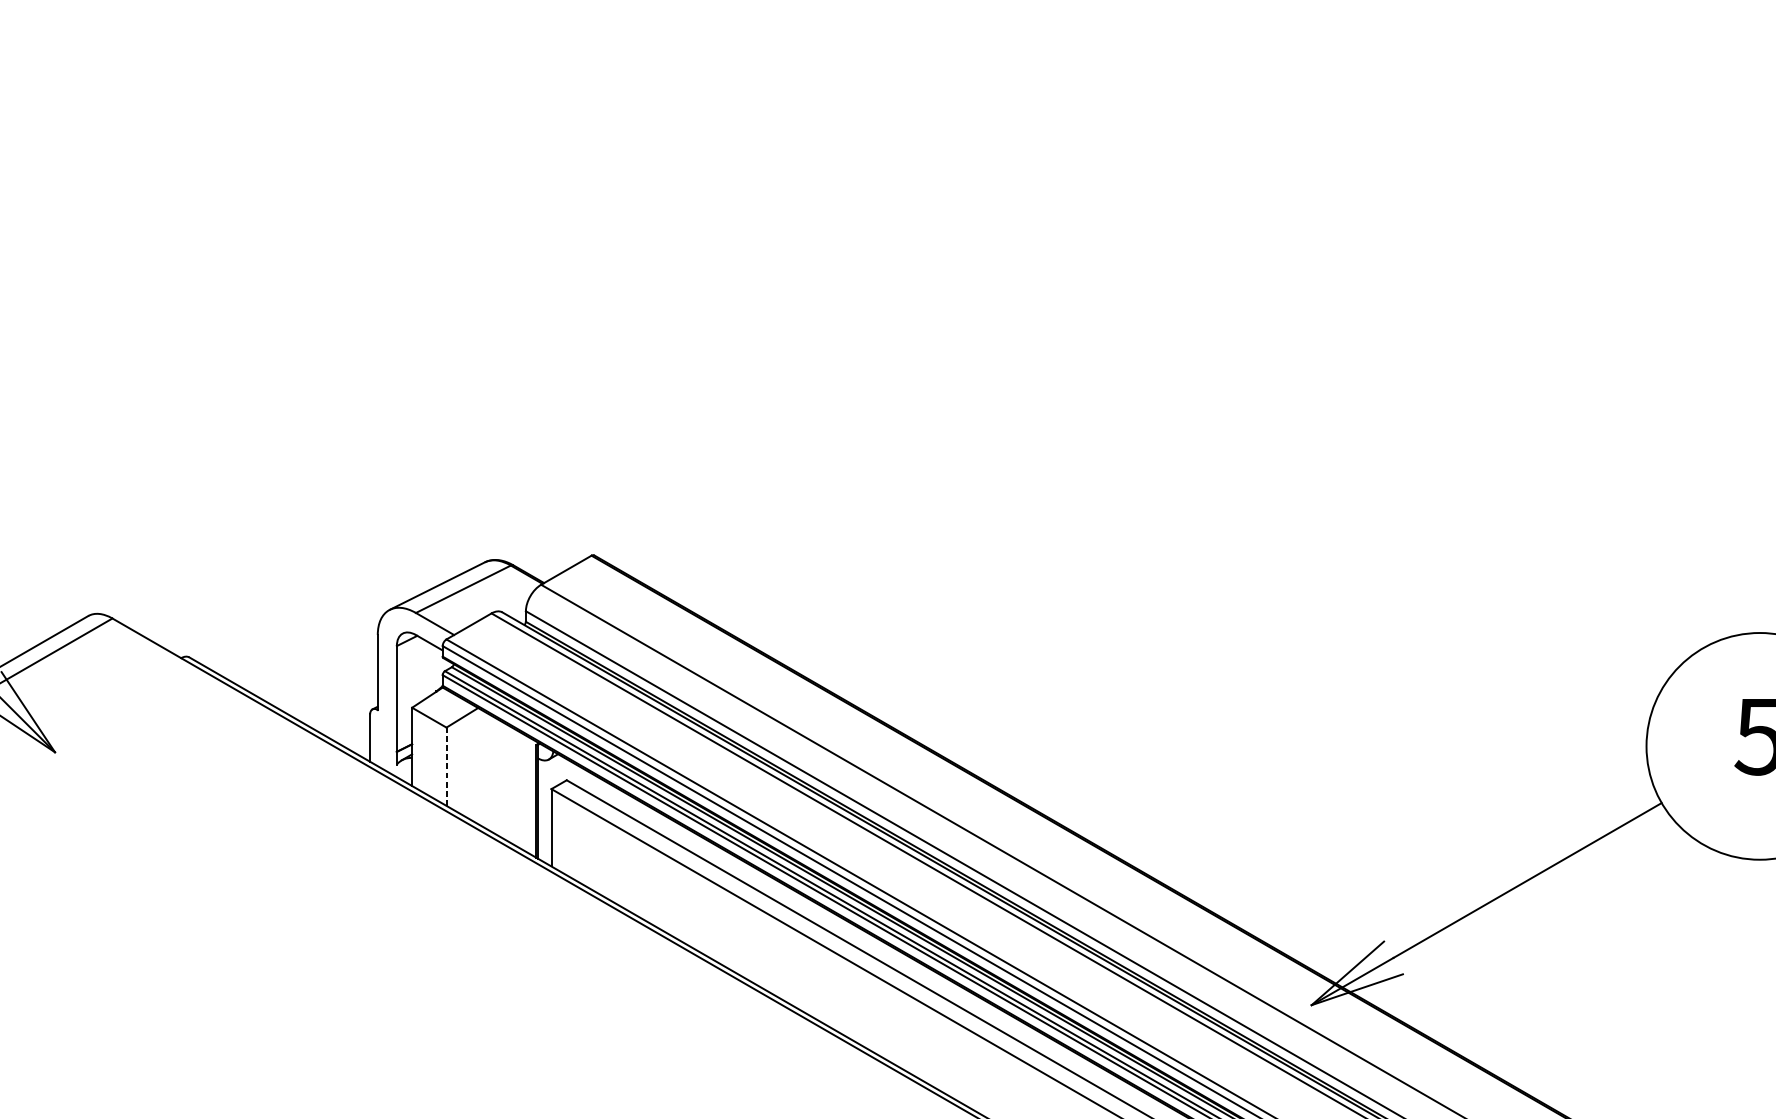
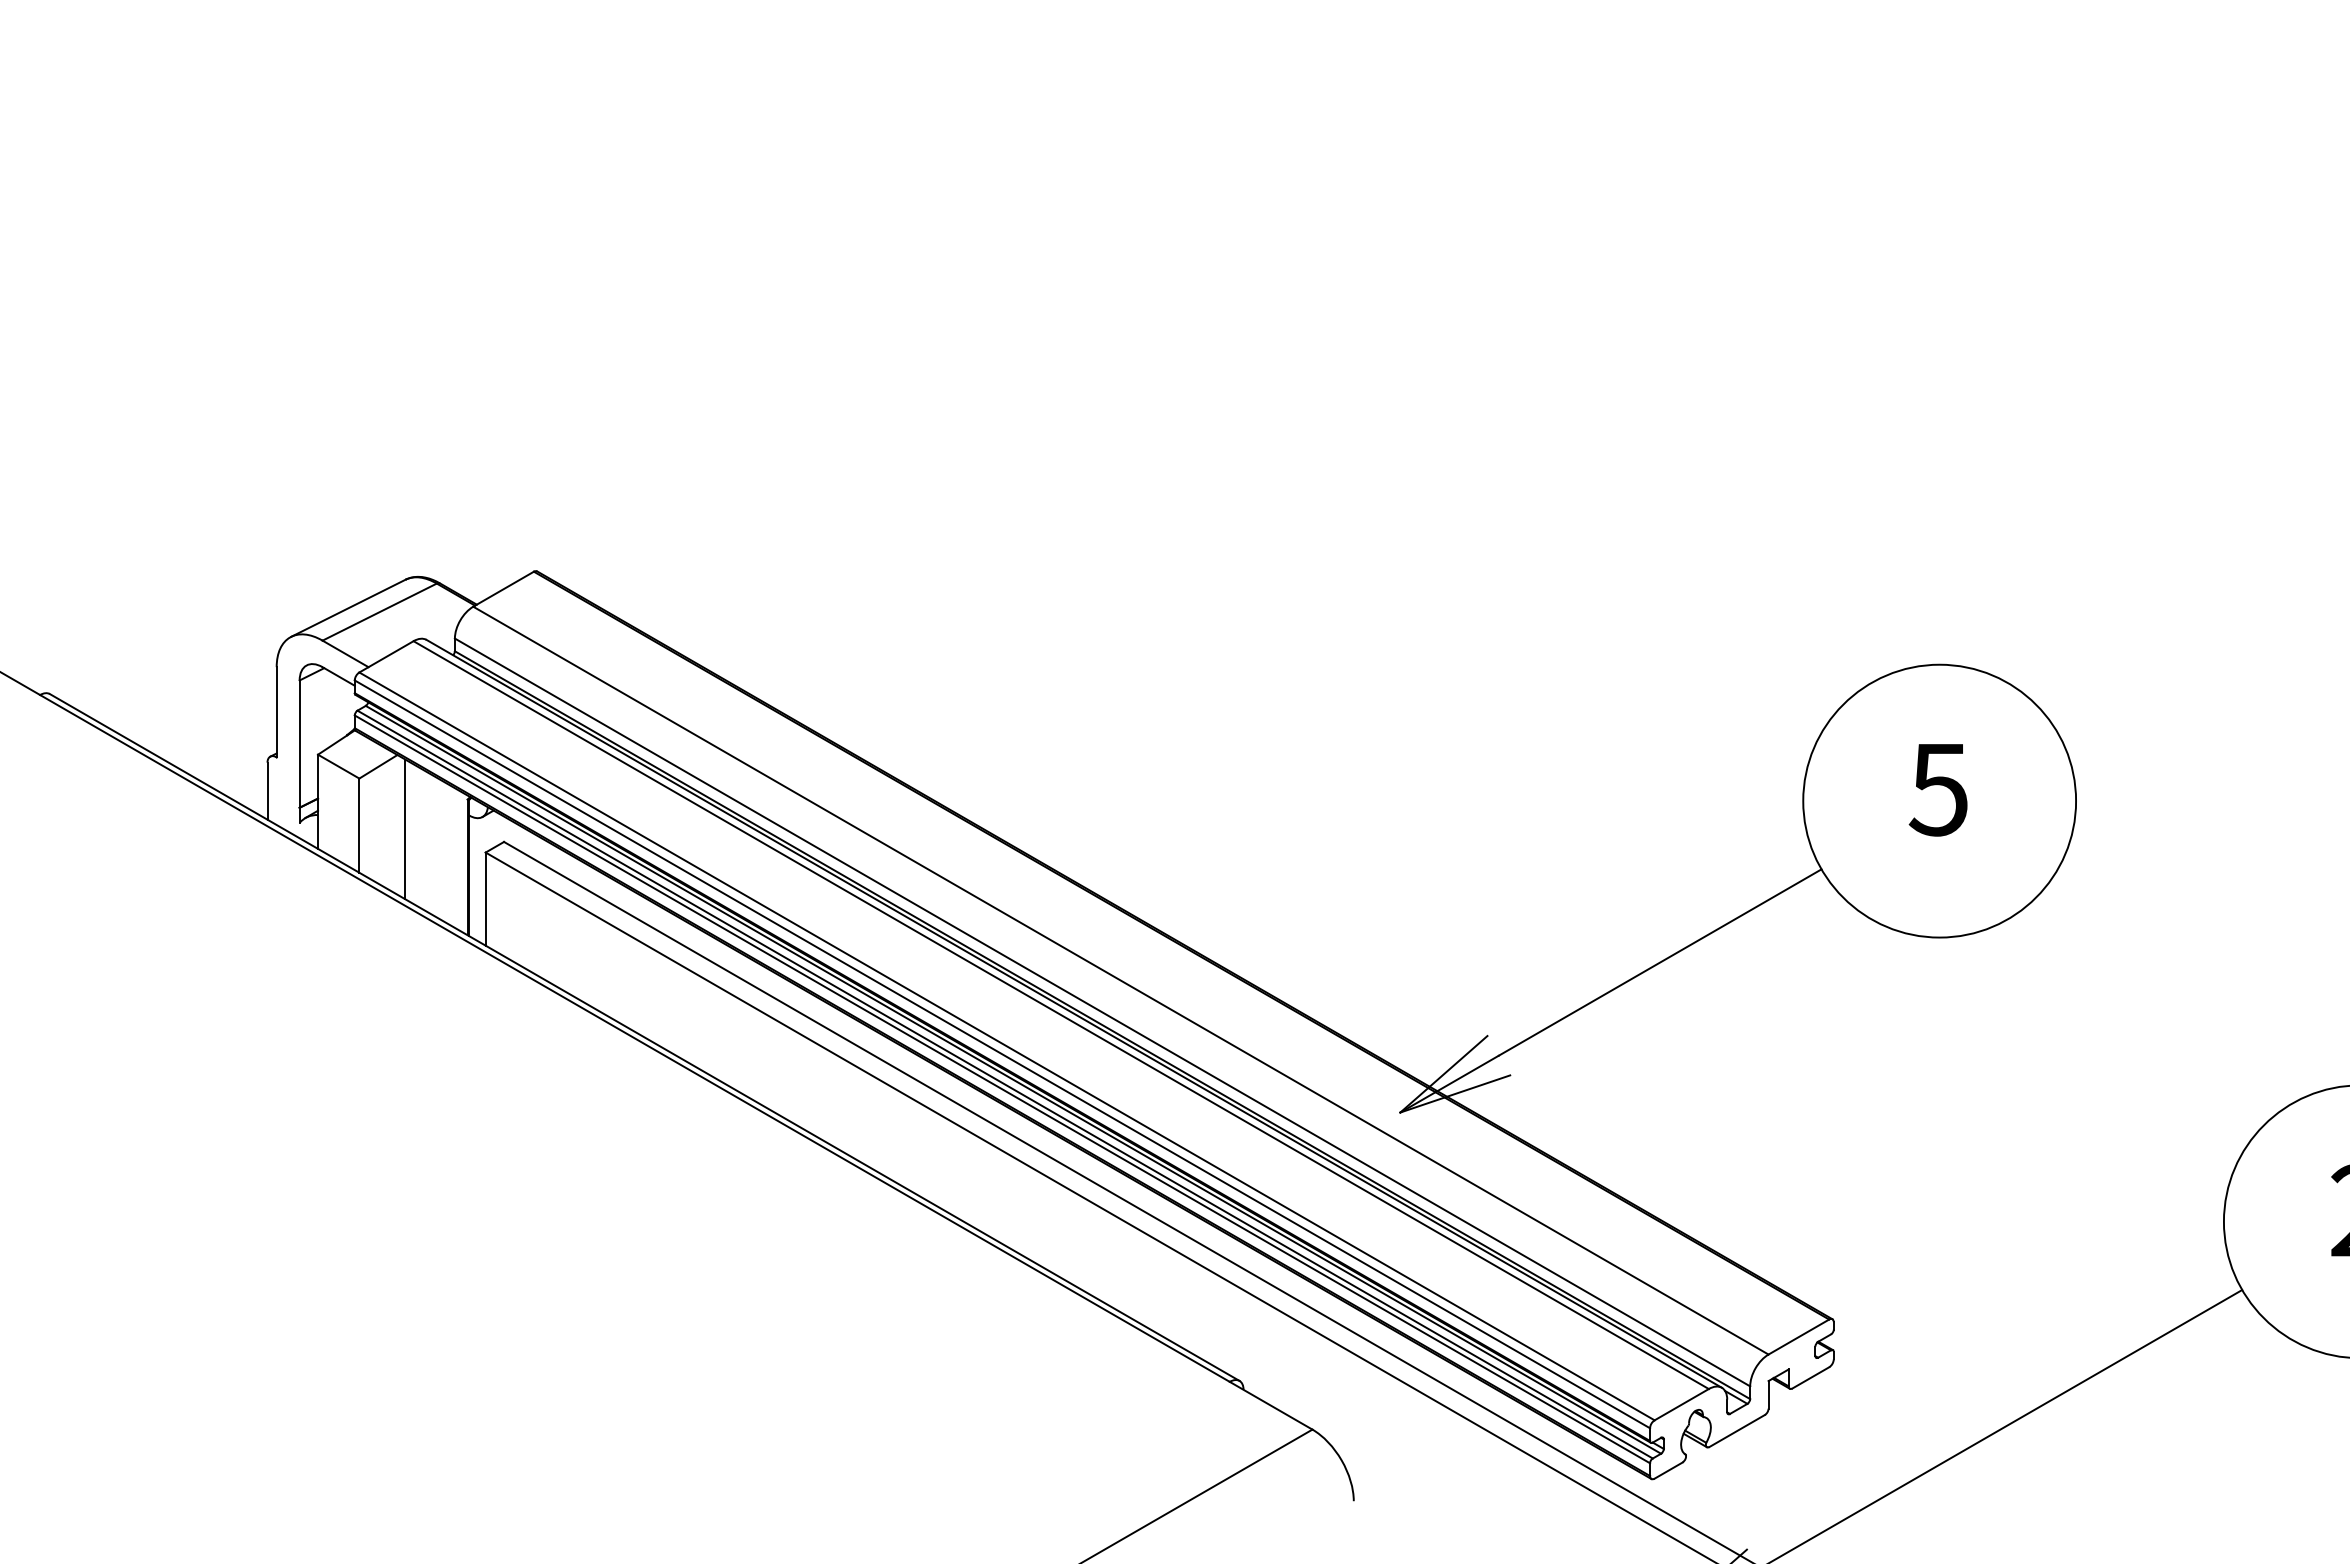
line: (446, 766) -> (359, 825), dashed -> solid
line: (484, 769) -> (405, 829), added

